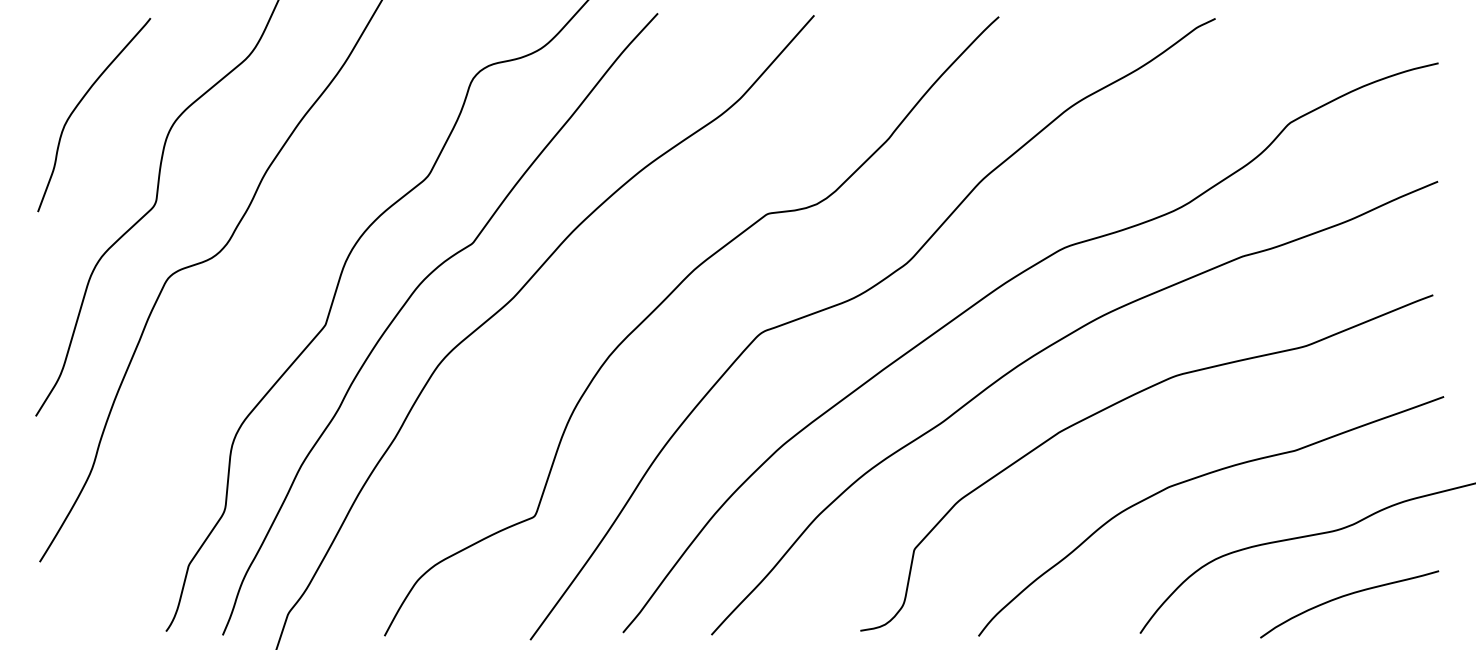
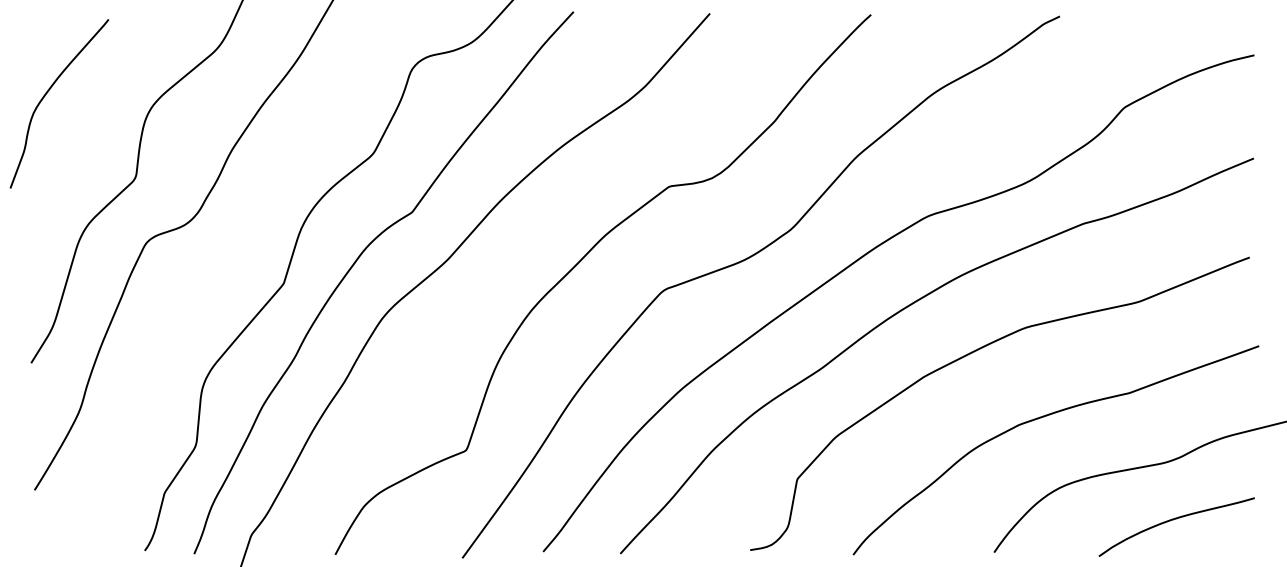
curve: (79, 104) -> (46, 94), moved

